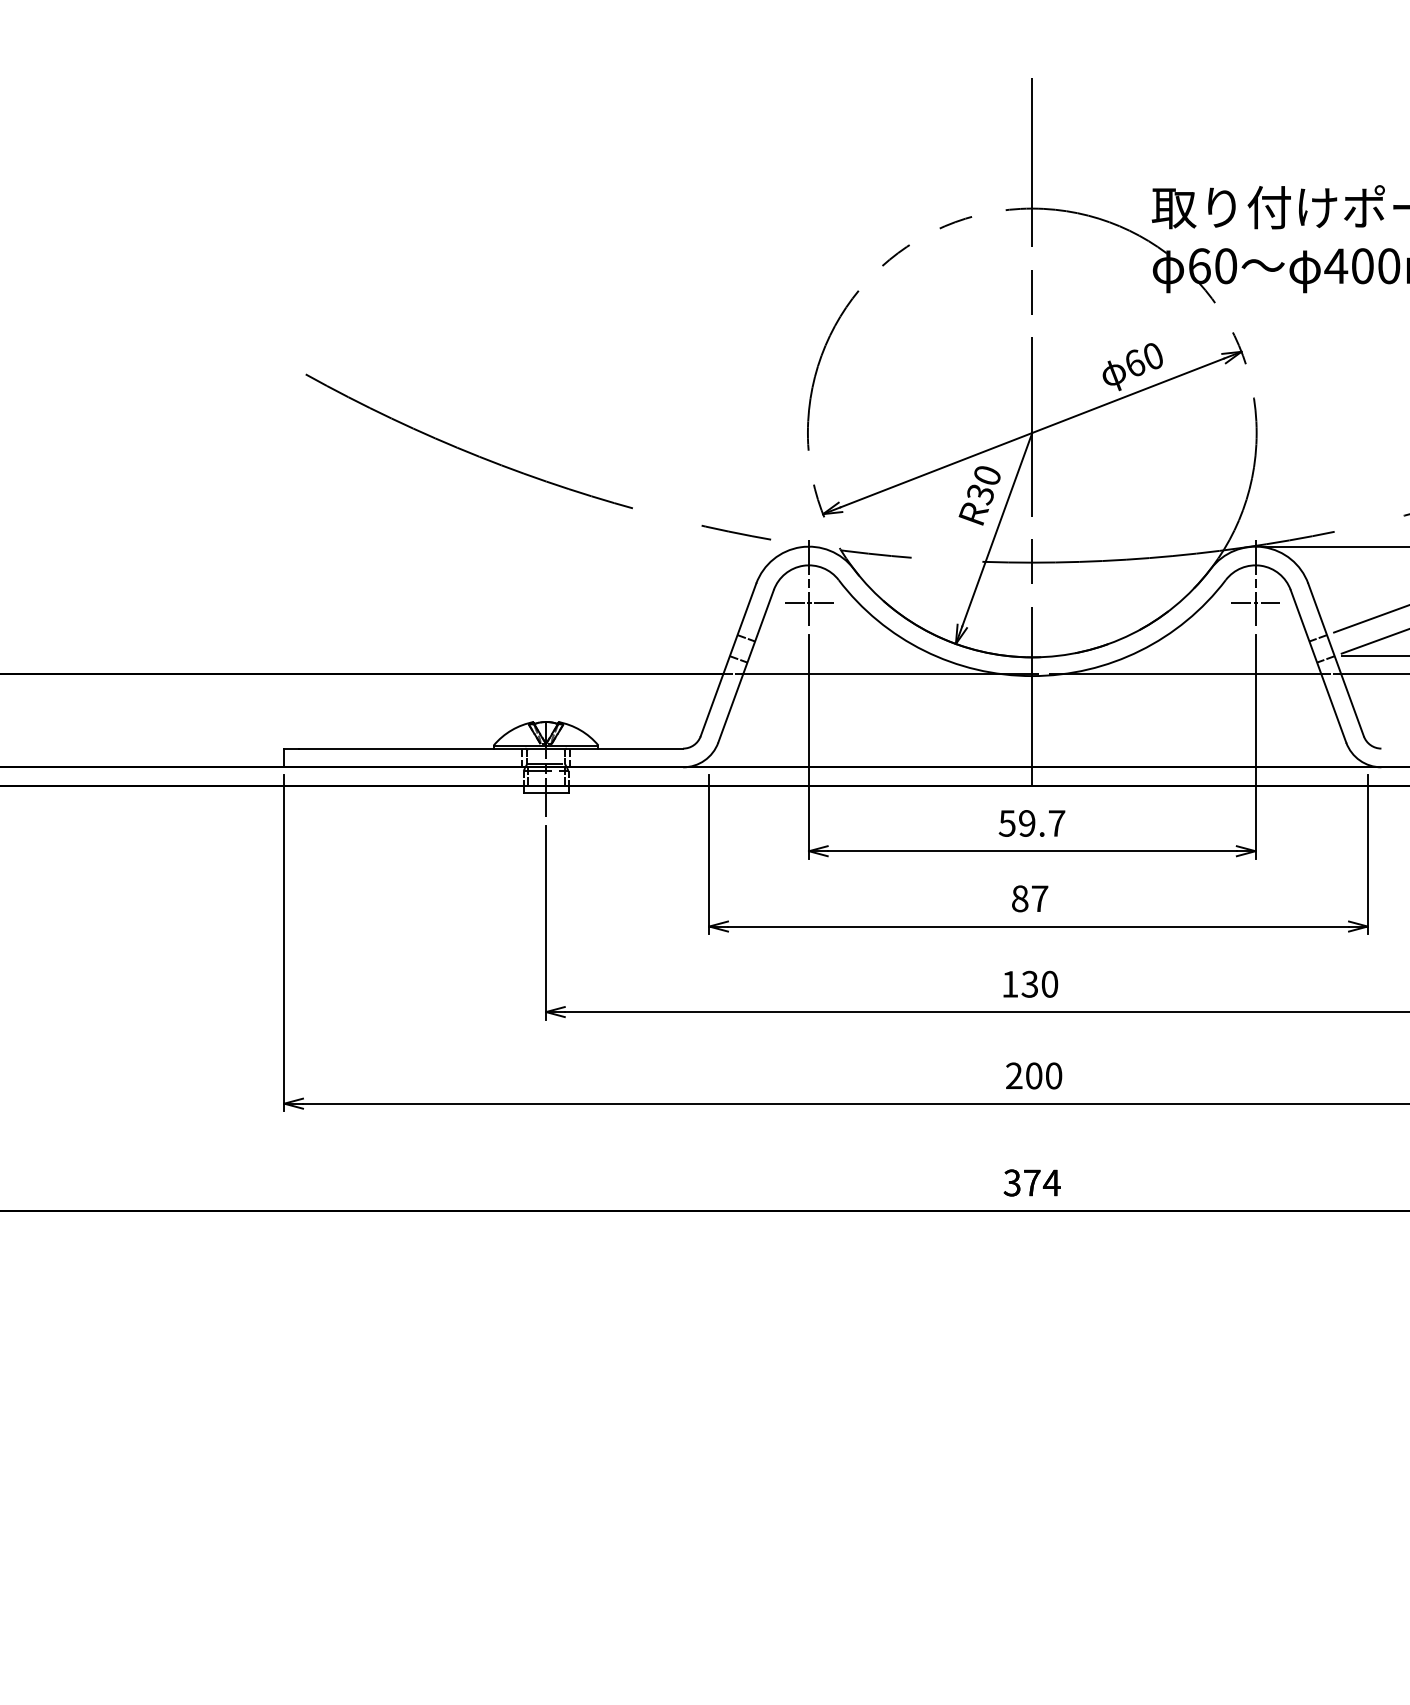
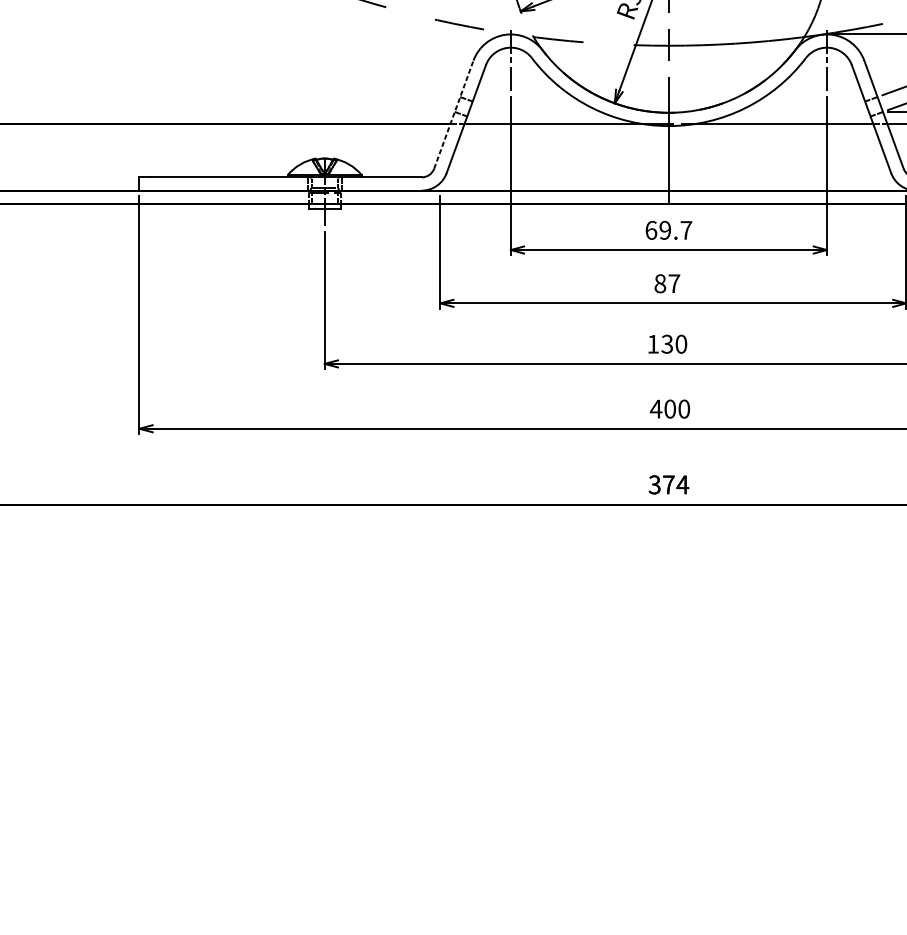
line: (808, 602) -> (510, 73), removed
line: (1255, 602) -> (826, 73), removed
line: (728, 659) -> (453, 114), solid -> dashed
text: (1006, 823) -> (650, 230), 59.7 -> 69.7
text: (1014, 1075) -> (656, 408), 200 -> 400

